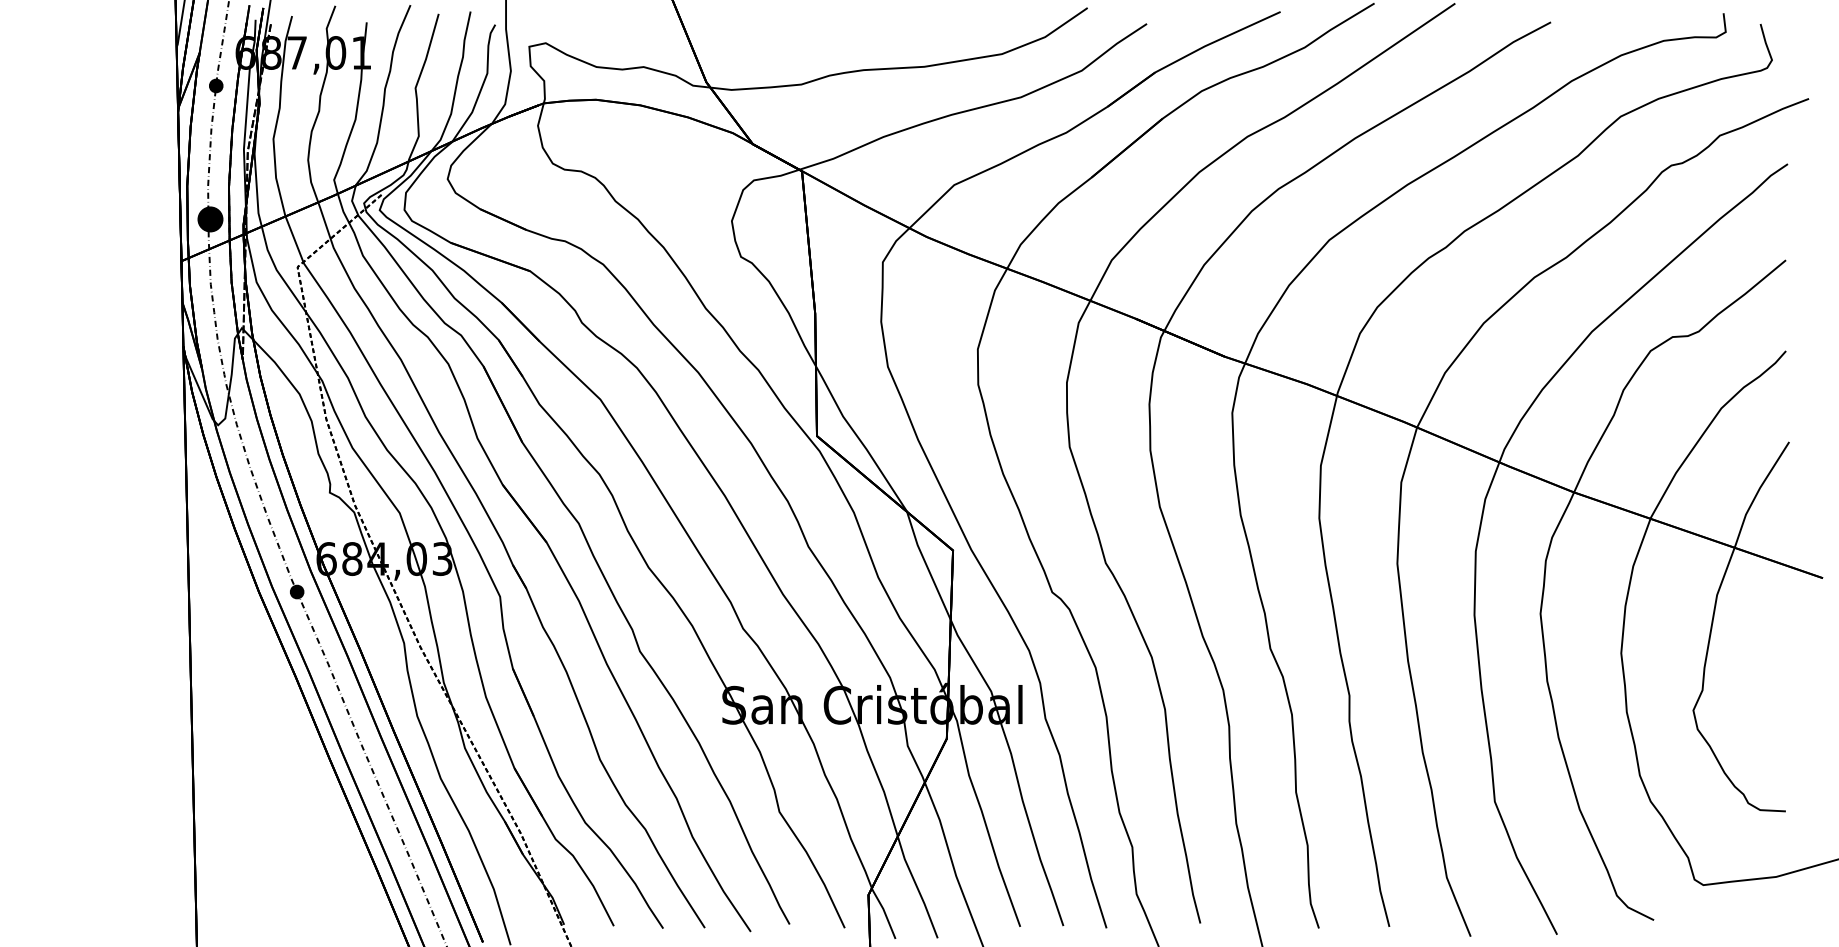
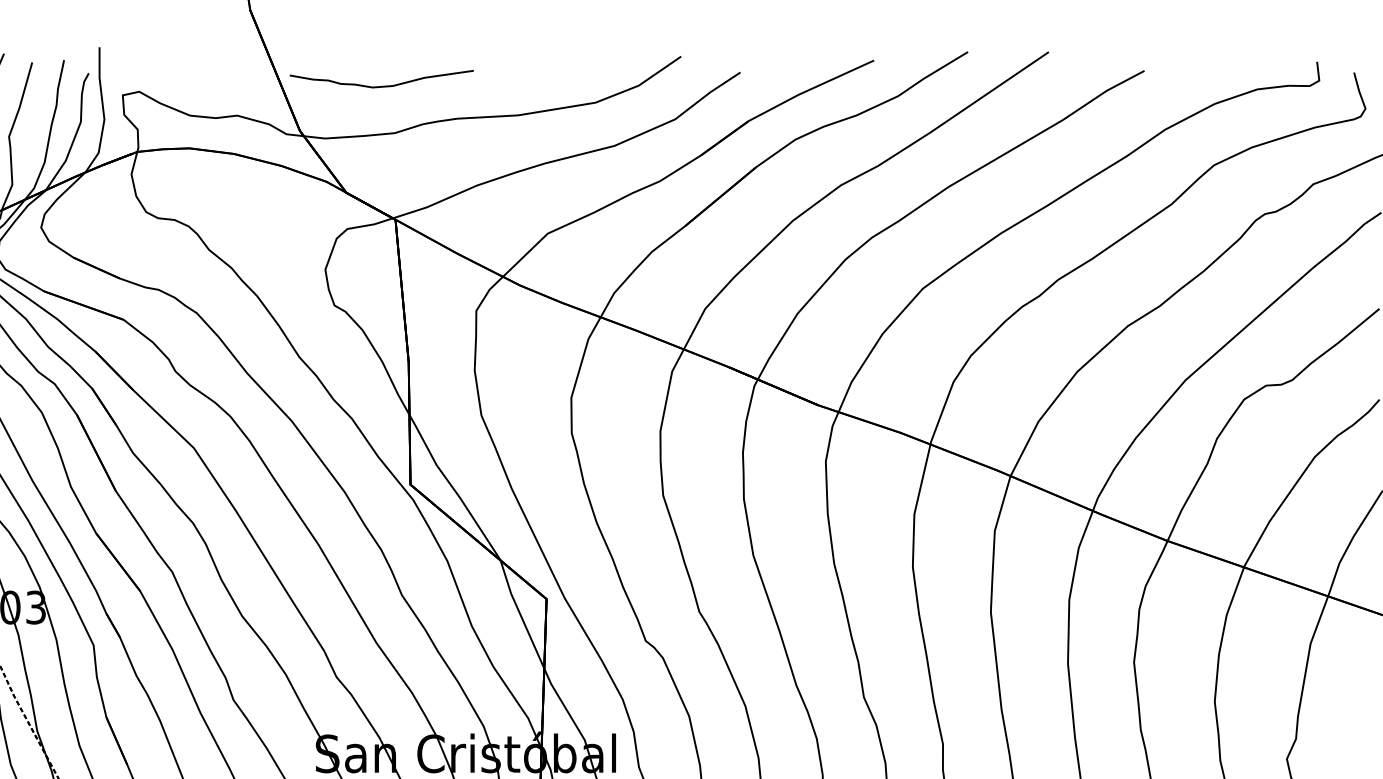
curve: (788, 37) -> (382, 86), added

